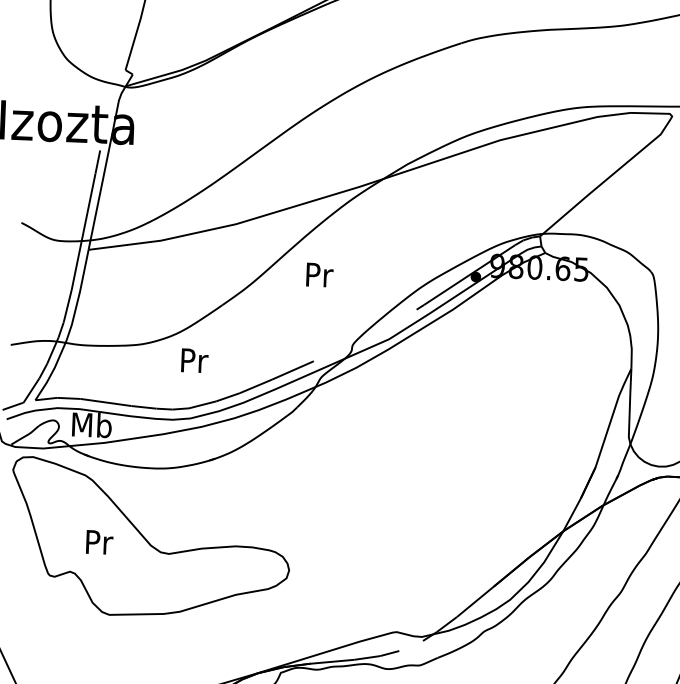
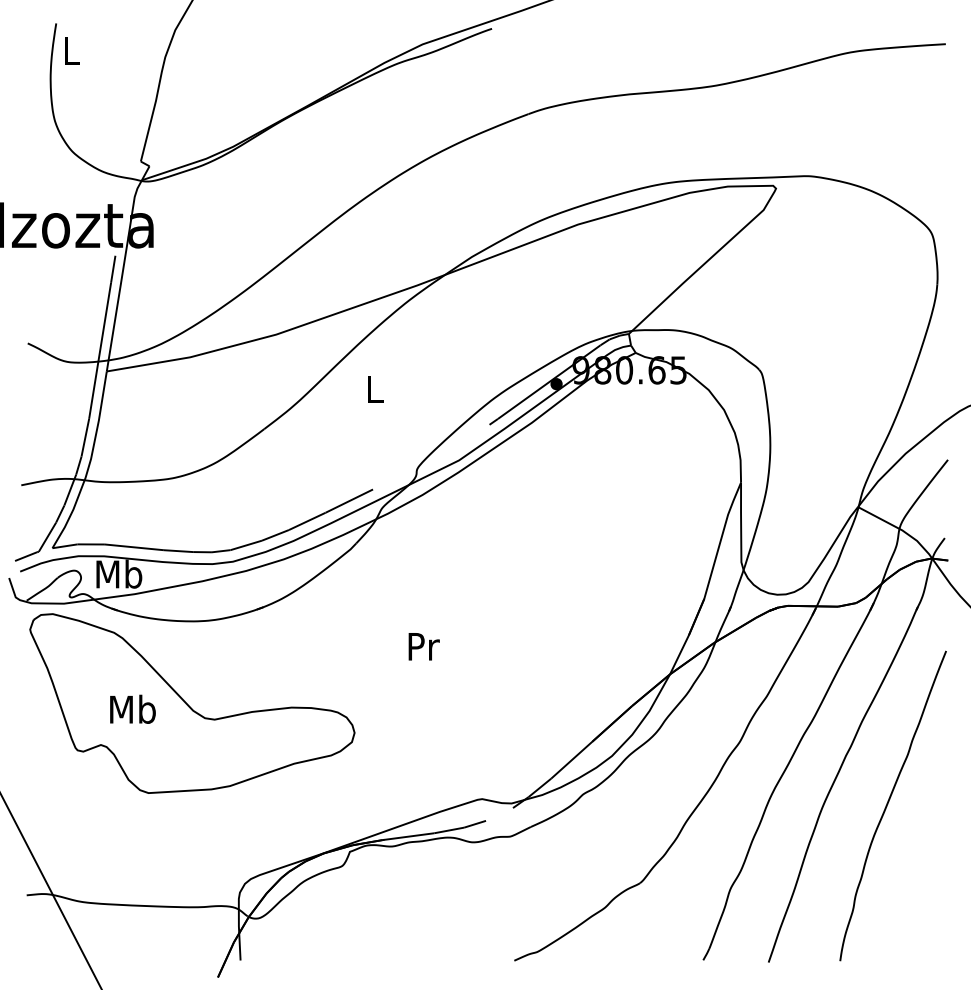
text: (319, 275) -> (375, 389), Pr -> L
text: (194, 360) -> (423, 646), moved
text: (98, 541) -> (132, 708), Pr -> Mb

